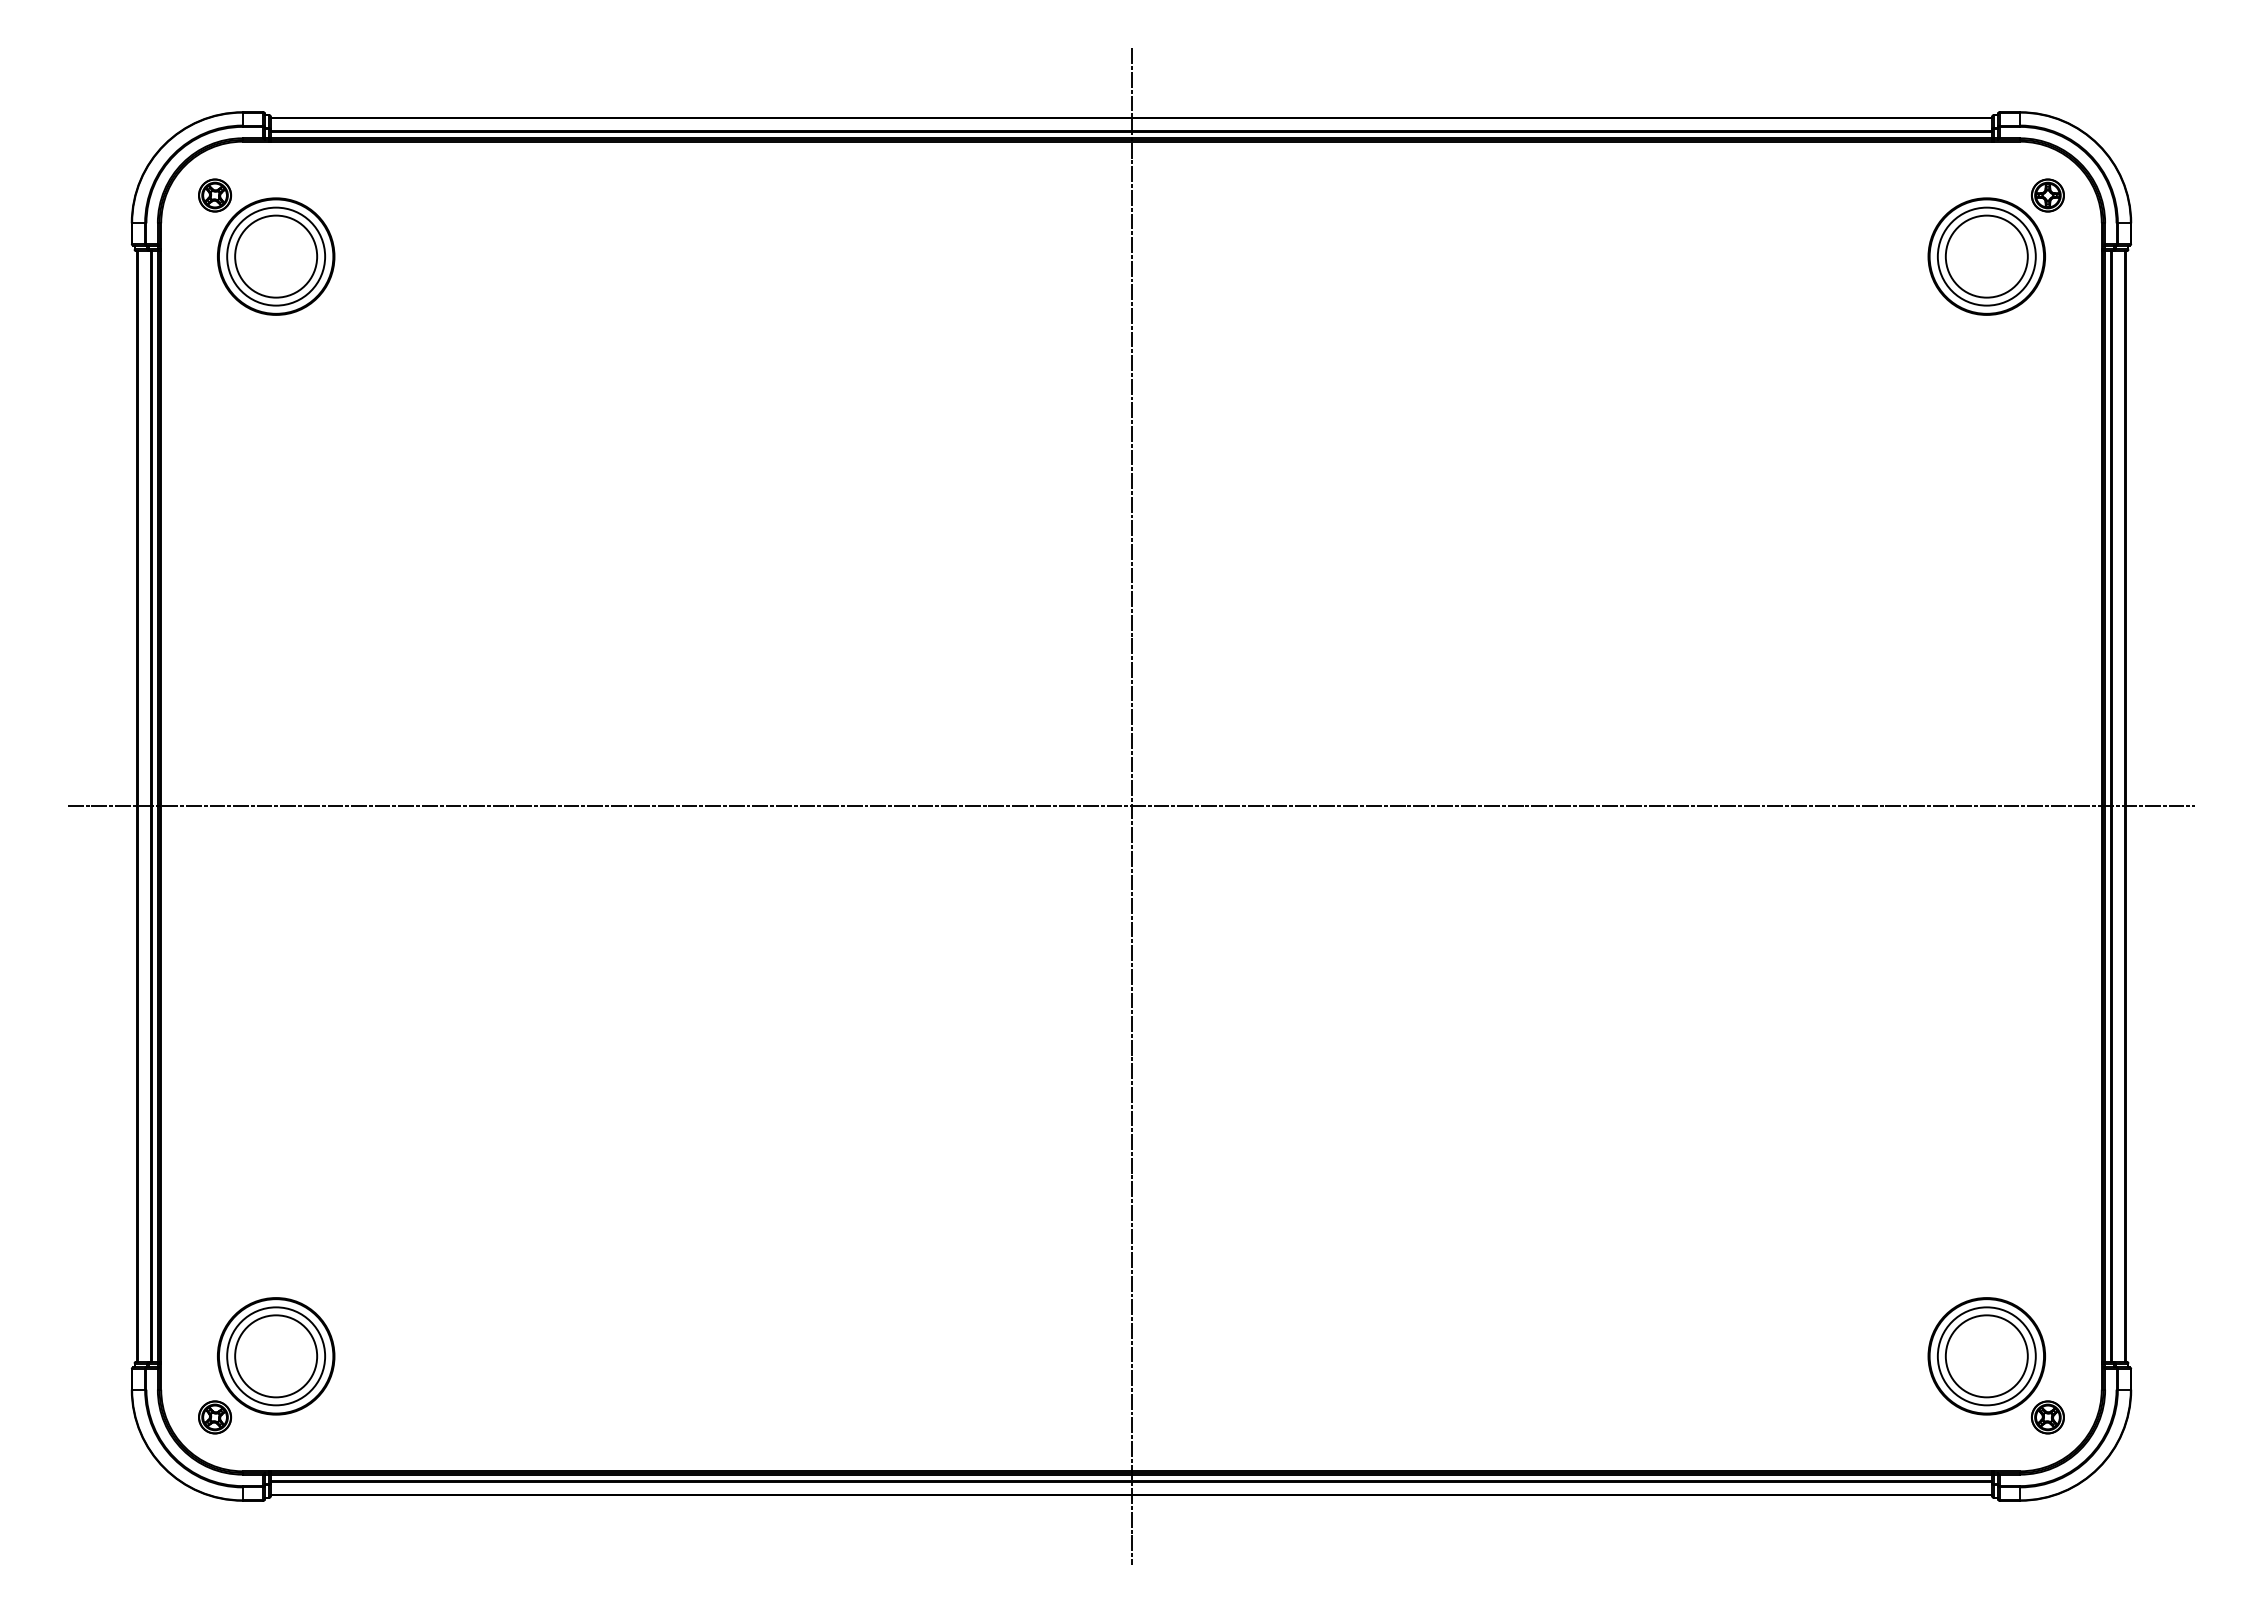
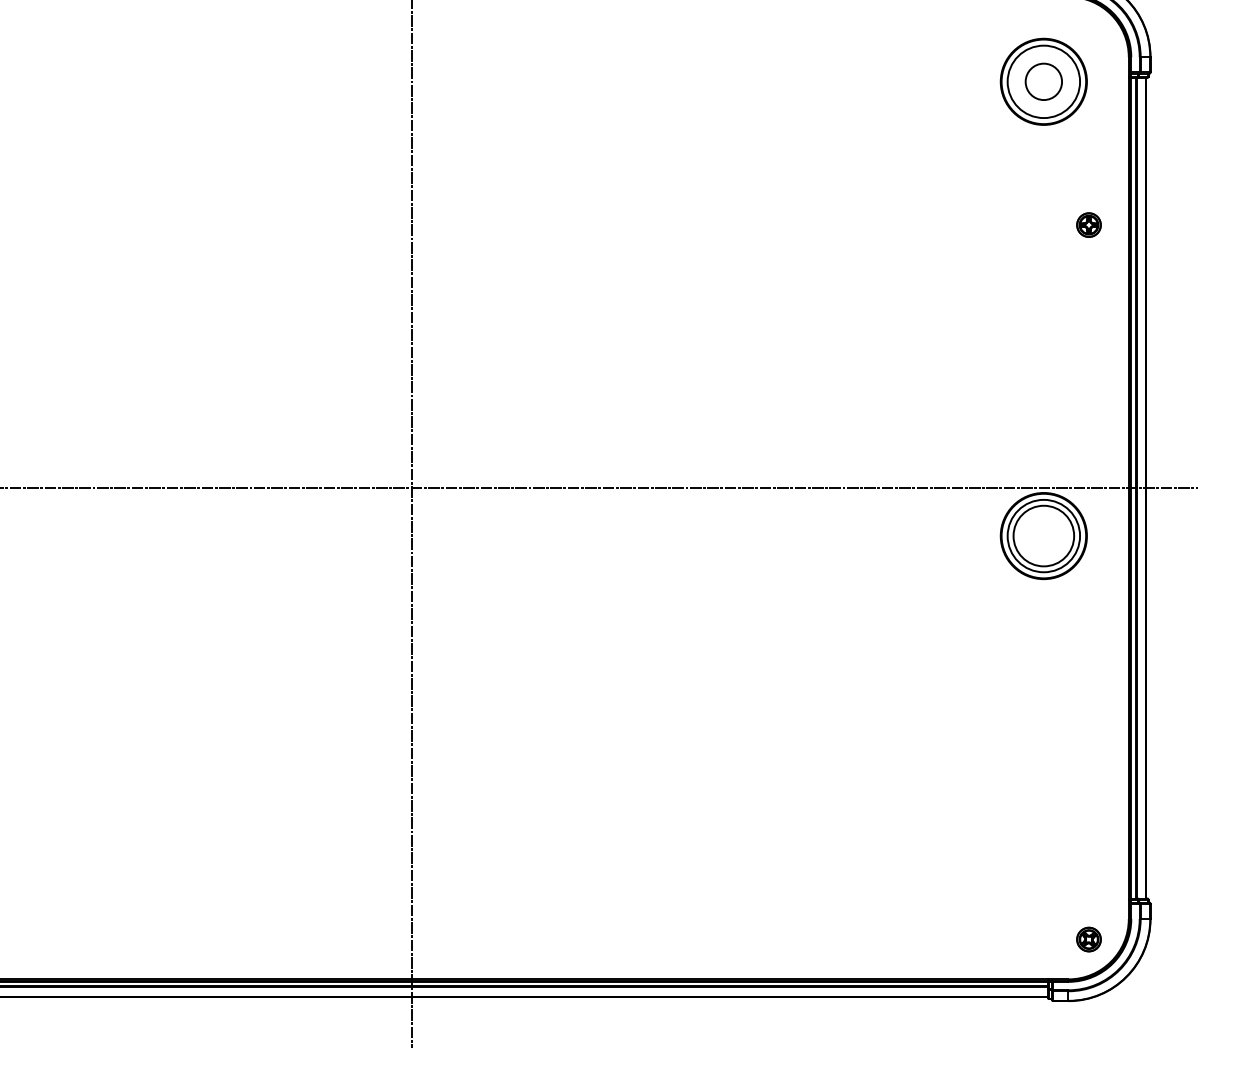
part: (2047, 195) -> (1088, 225), moved
circle: (1986, 256) -> (1043, 81), size x0.6
part: (1986, 1356) -> (1043, 536), moved

